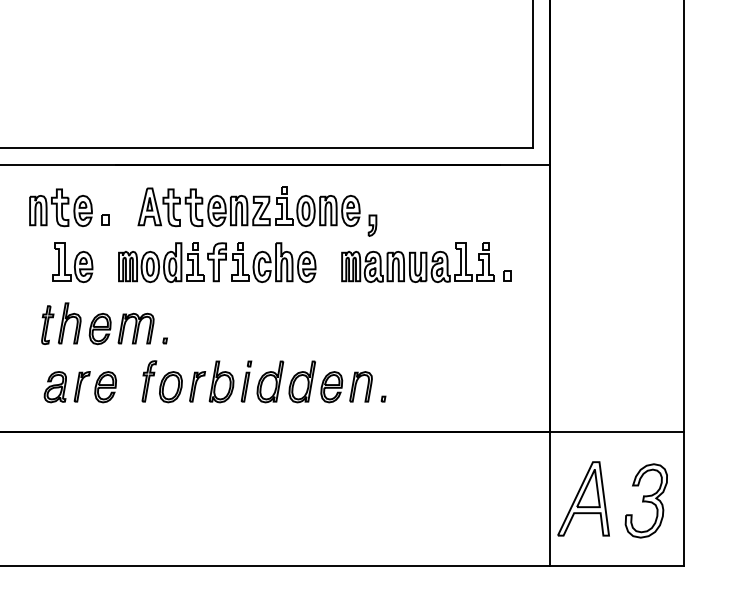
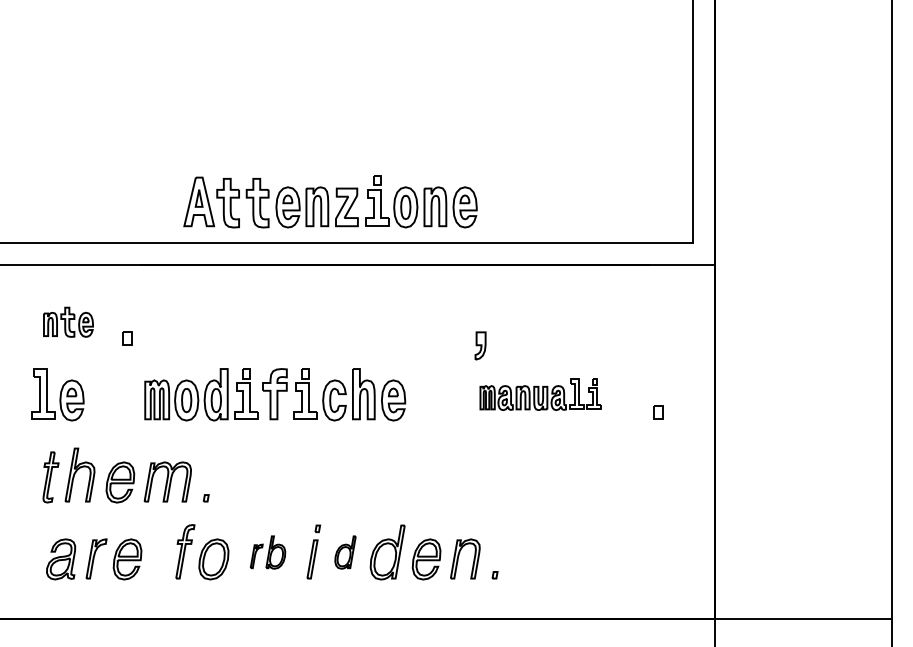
part: (248, 206) -> (329, 201), moved
part: (60, 207) -> (67, 321), size x0.6
part: (72, 262) -> (57, 394), moved
part: (417, 262) -> (540, 394), size x0.6
part: (211, 381) -> (267, 551), size x0.6
part: (270, 381) -> (345, 551), size x0.6

